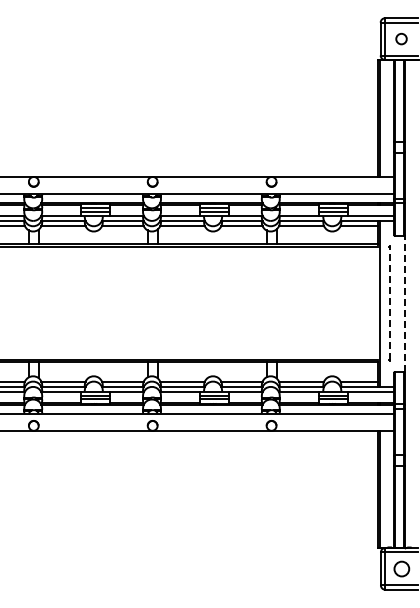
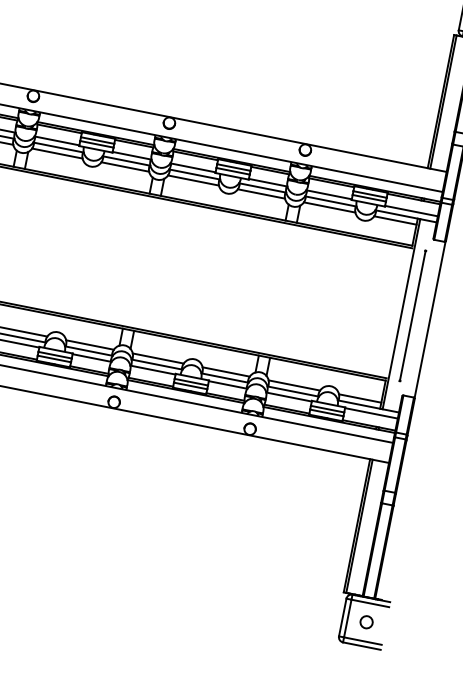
line: (389, 303) -> (412, 315), dashed -> solid
line: (404, 303) -> (429, 319), dashed -> solid
circle: (401, 568) -> (366, 621), size x0.71

